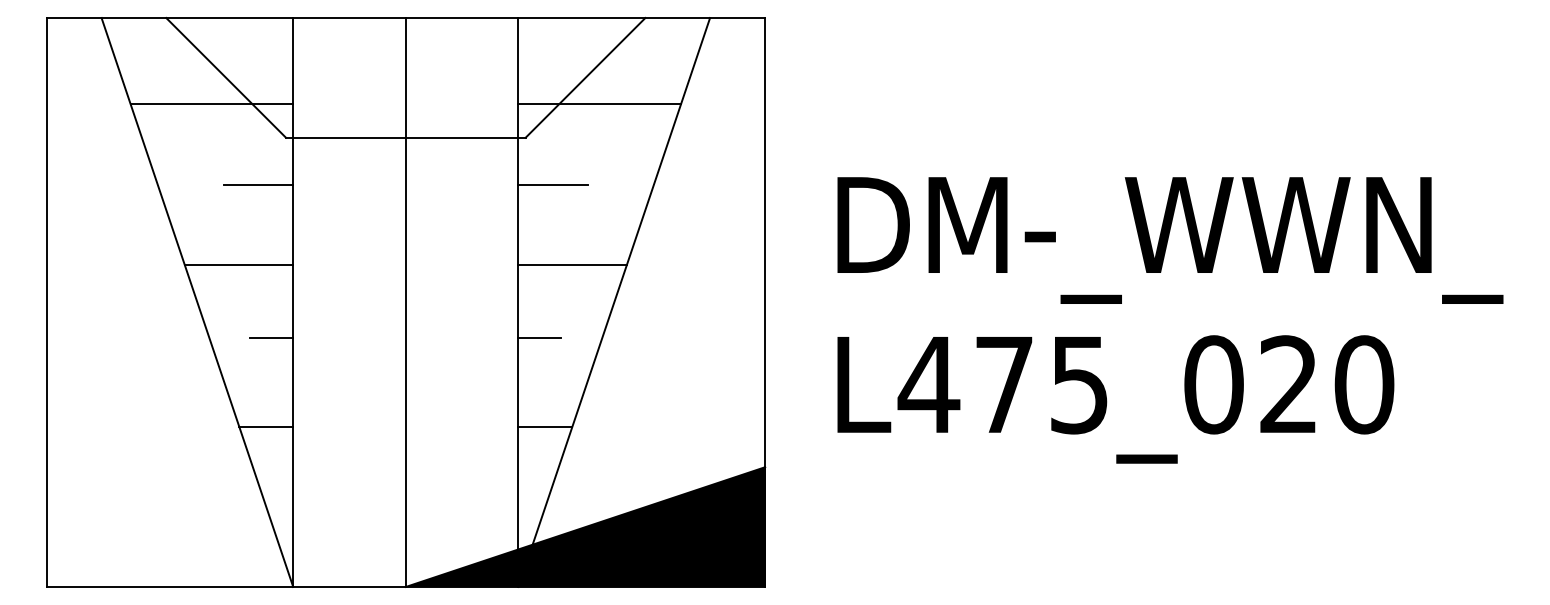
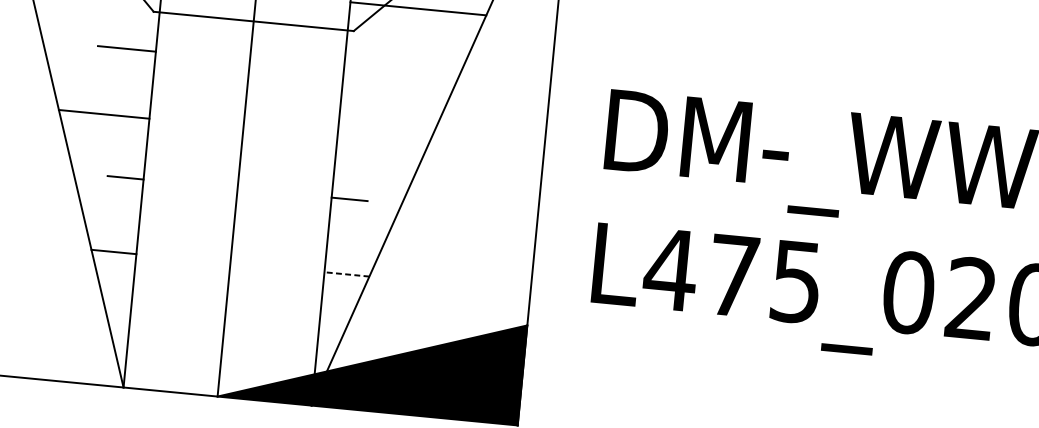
line: (552, 184) -> (372, 72), removed
line: (572, 265) -> (382, 141), removed
line: (545, 427) -> (347, 274), solid -> dashed

